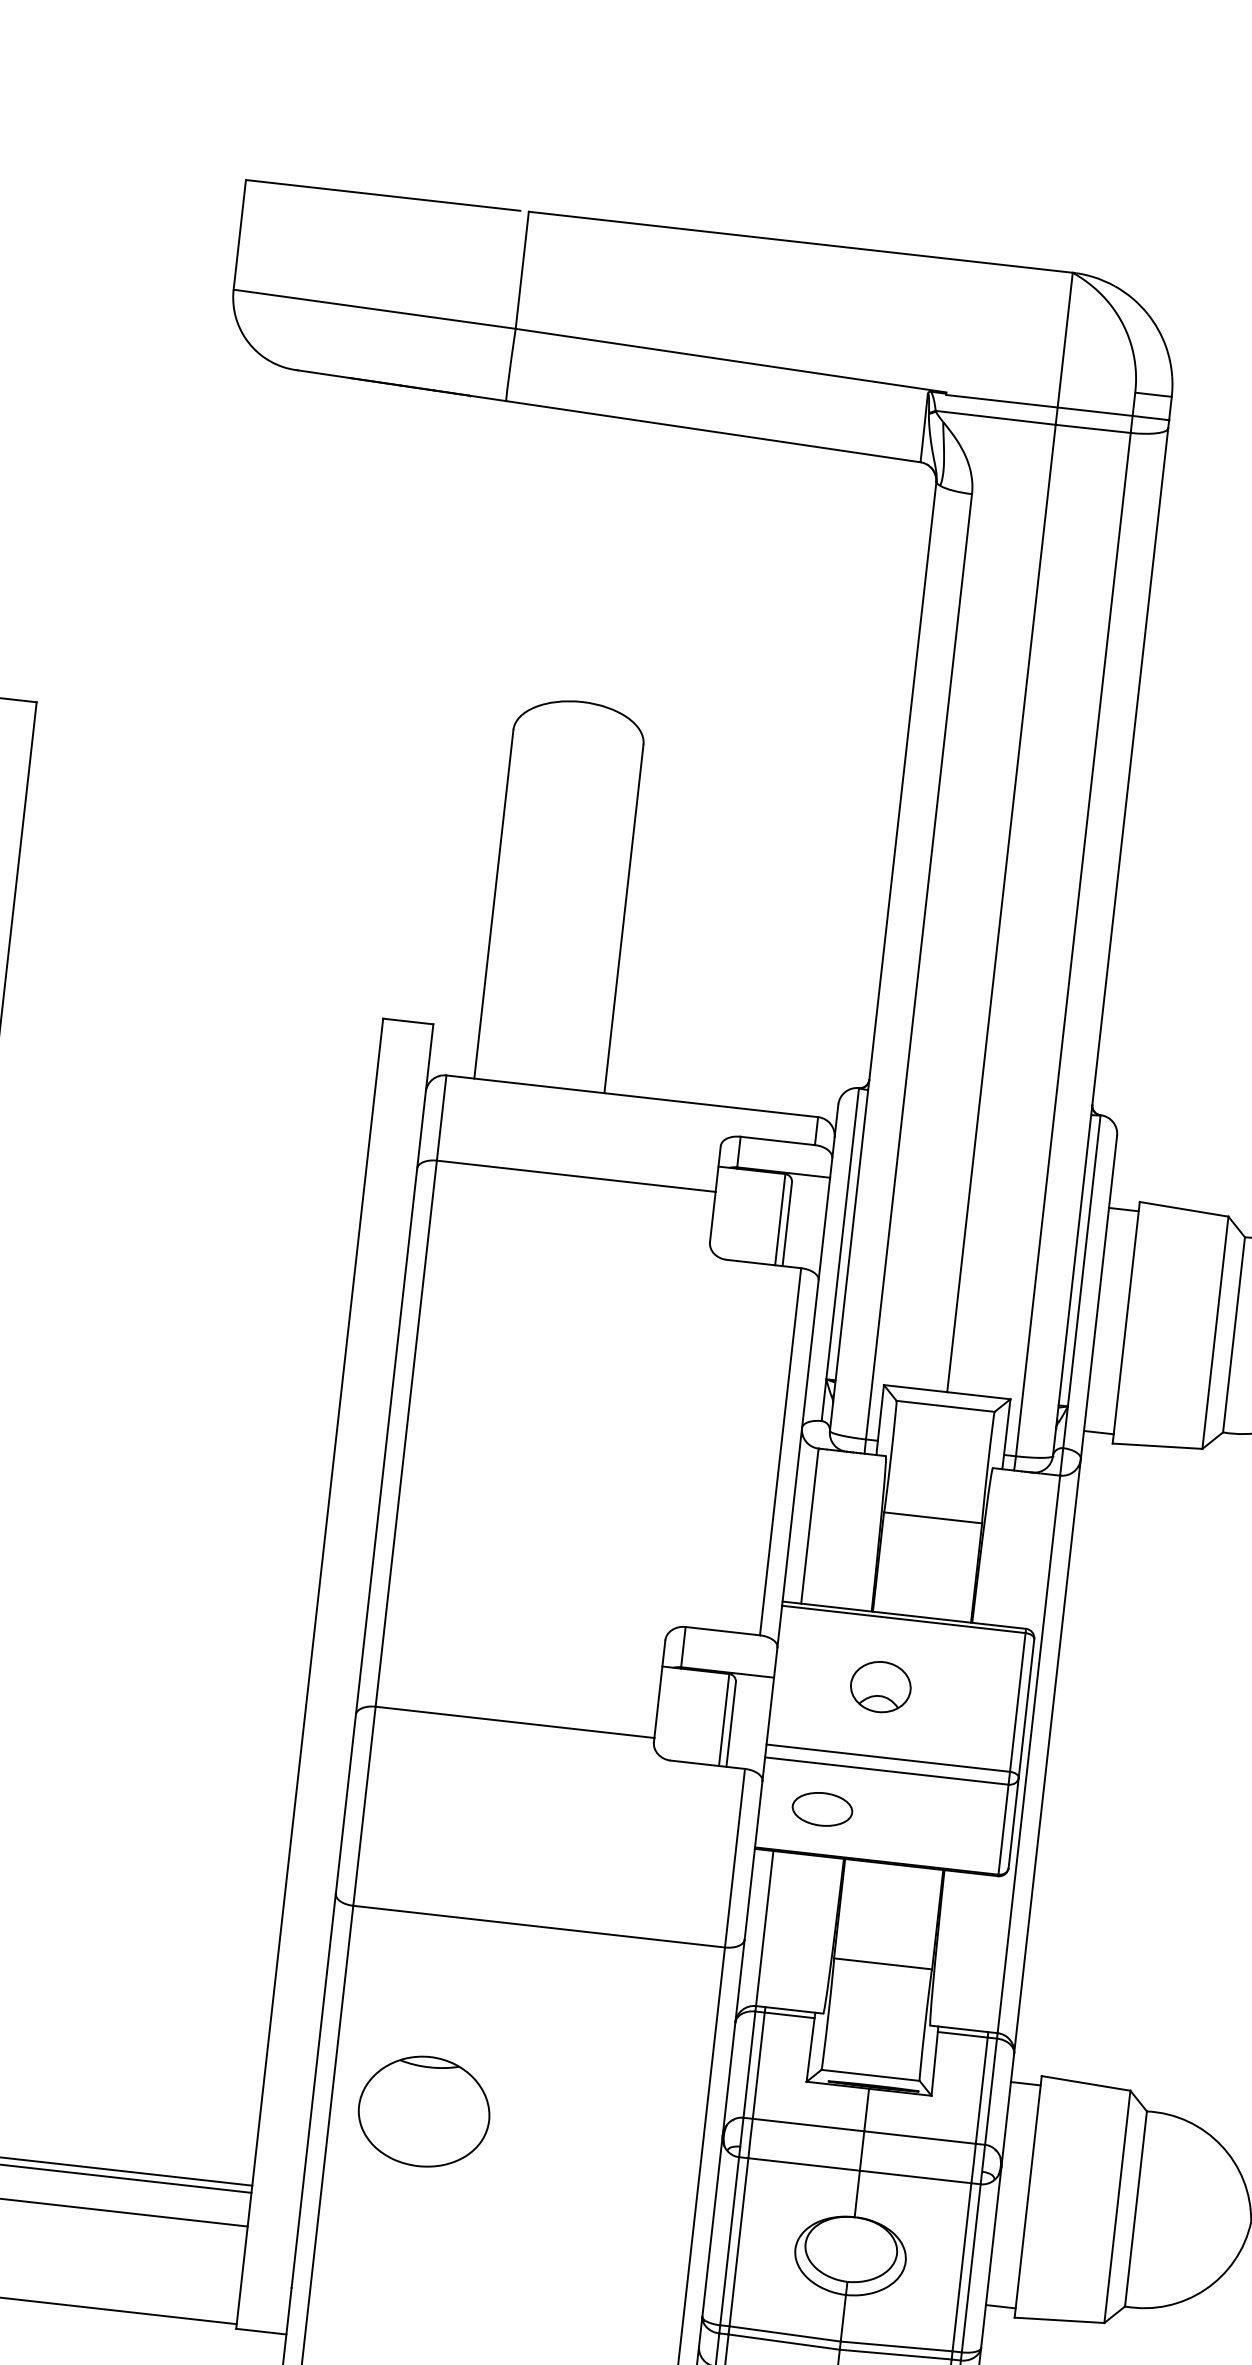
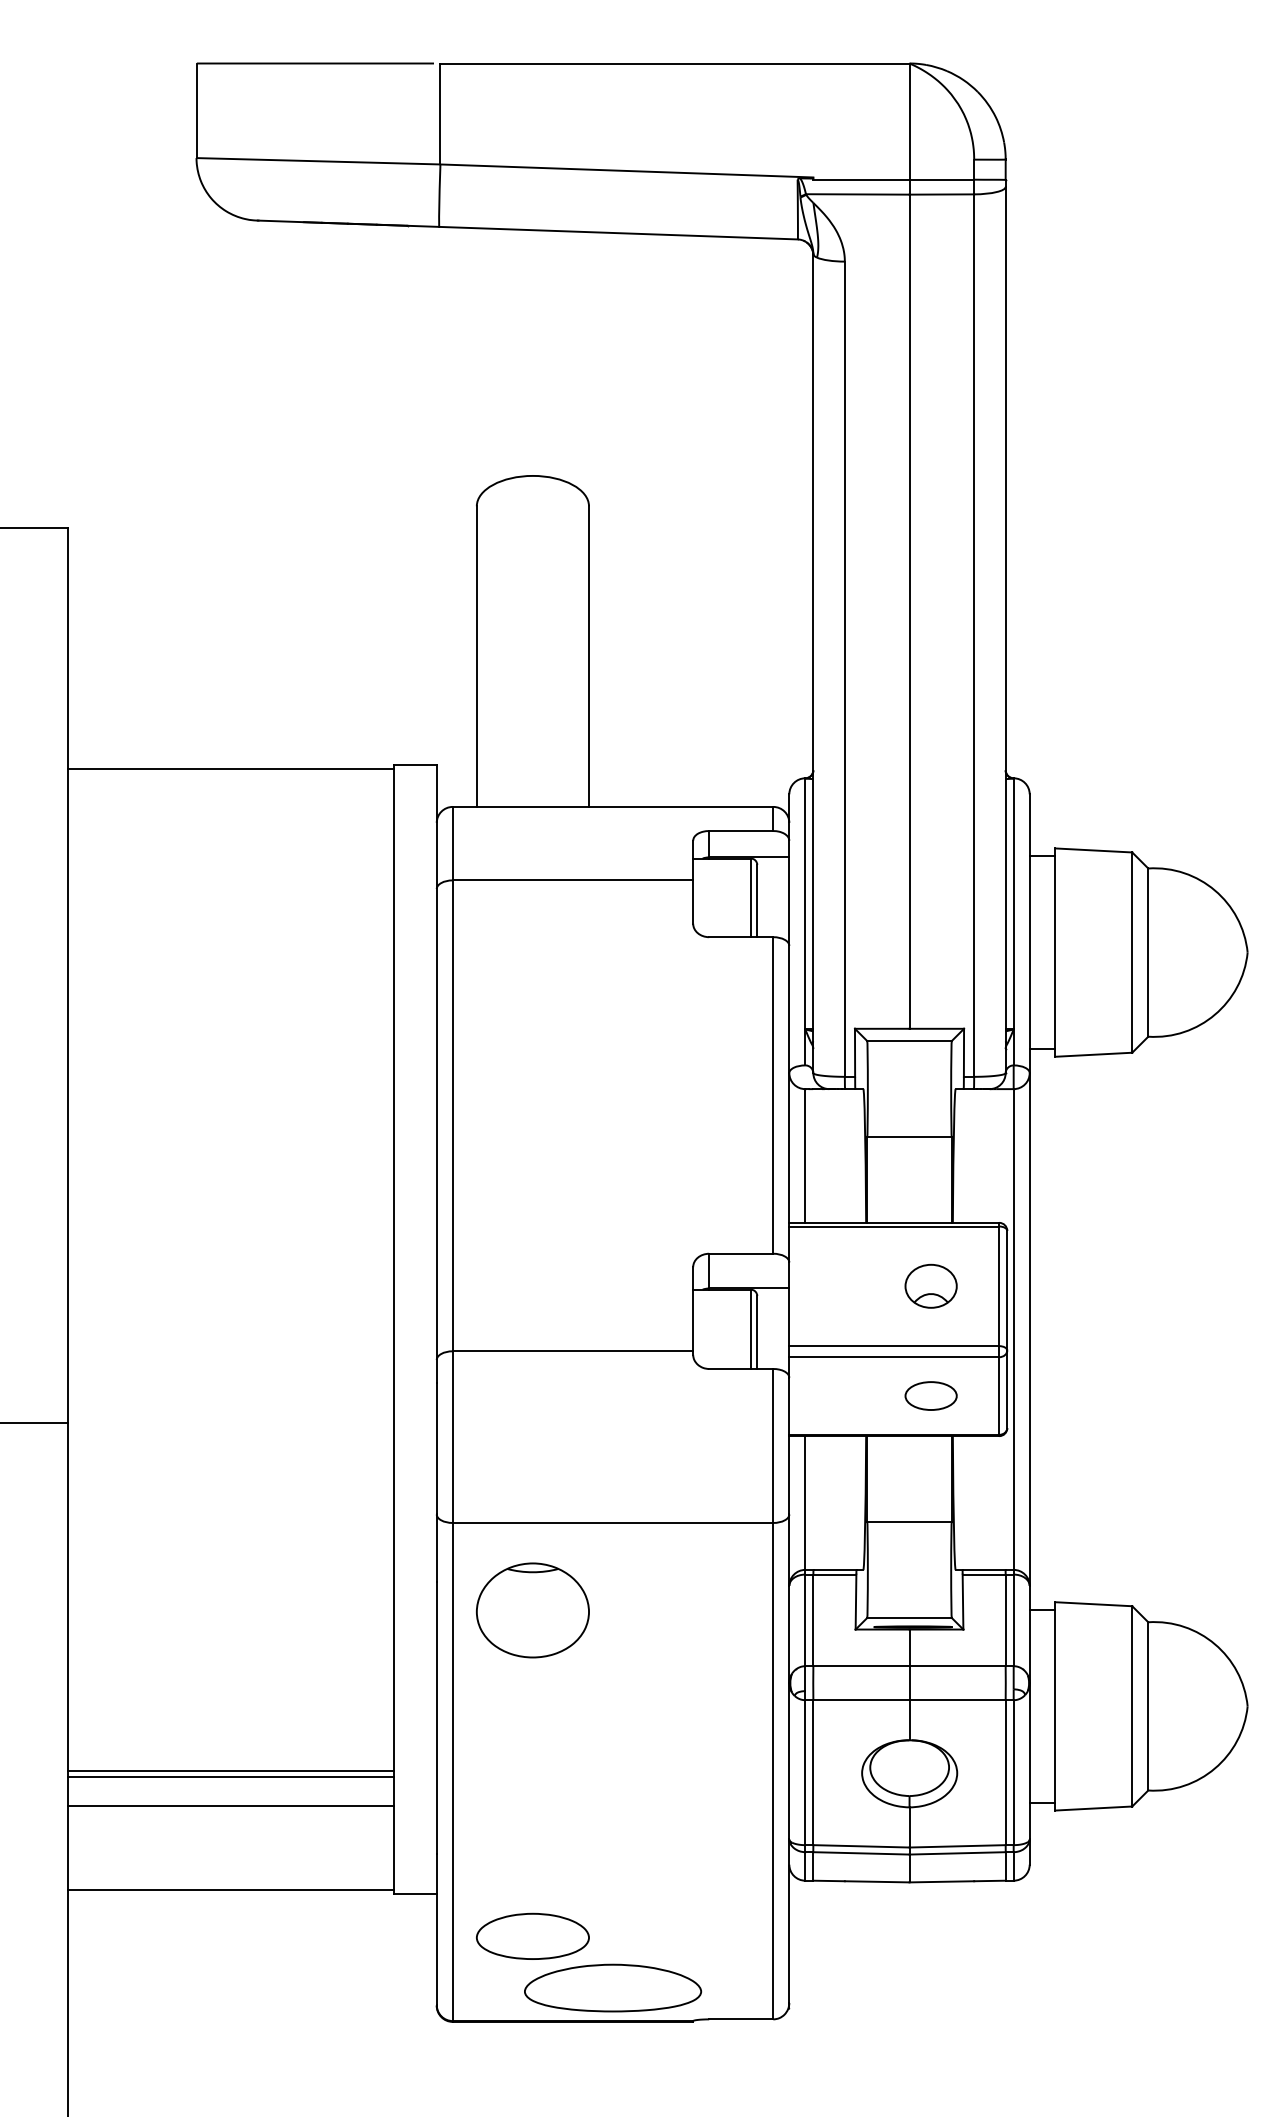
line: (193, 1001) -> (230, 768), added
part: (880, 1686) -> (930, 1285), moved
part: (821, 1808) -> (930, 1395), moved
part: (423, 2111) -> (532, 1610), moved

